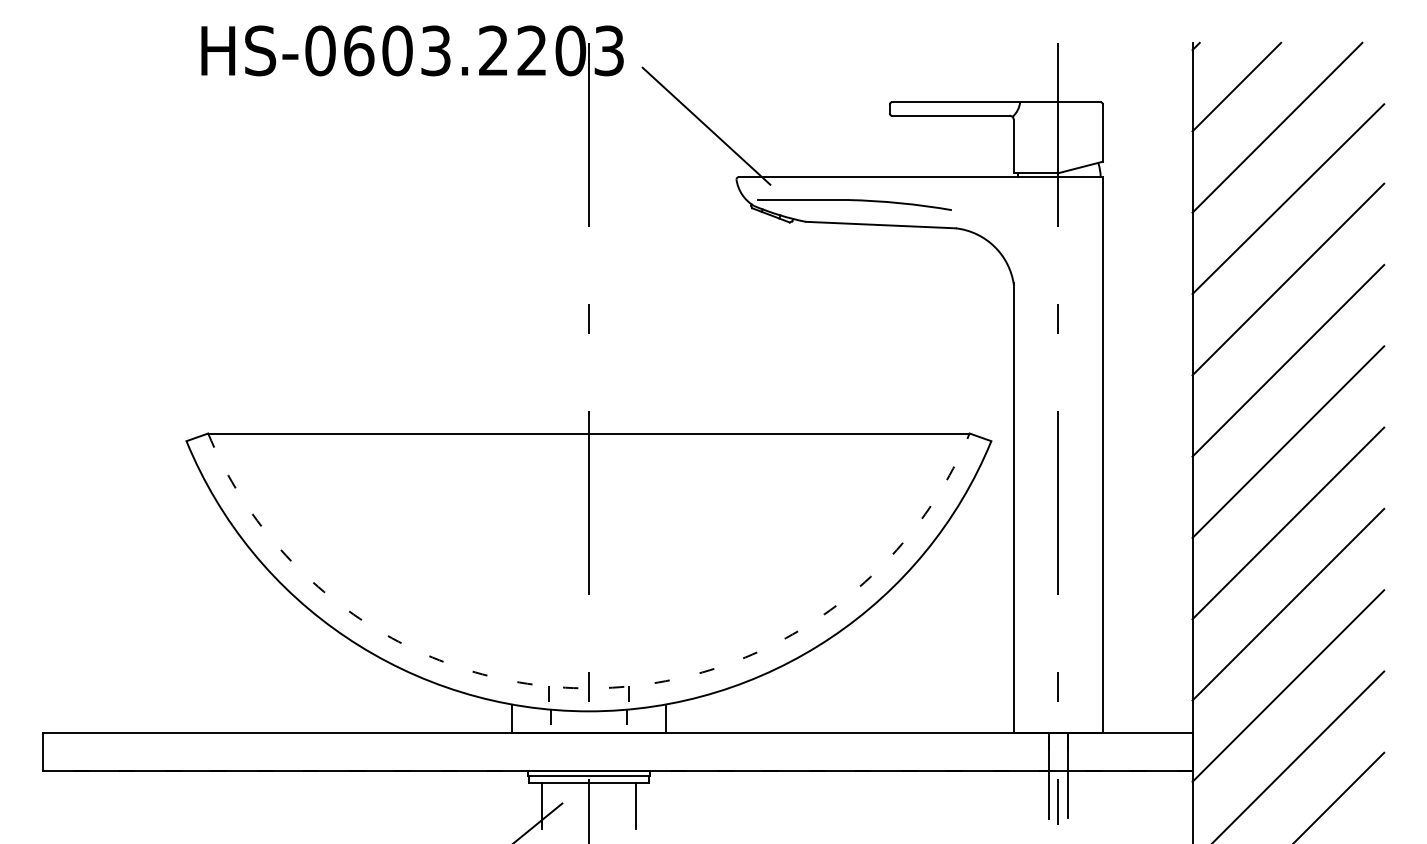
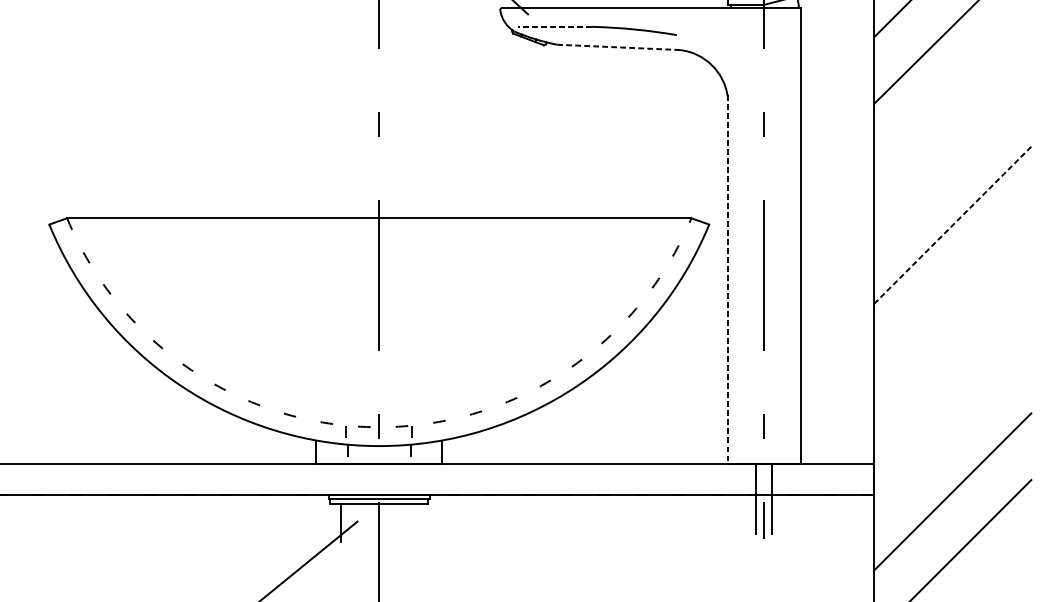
line: (802, 200) -> (554, 27), solid -> dashed
line: (880, 225) -> (618, 47), solid -> dashed
line: (1288, 279) -> (952, 92), removed
line: (1288, 360) -> (952, 158), removed
line: (1288, 441) -> (952, 224), solid -> dashed
line: (1013, 507) -> (727, 278), solid -> dashed
line: (1288, 523) -> (952, 292), removed
line: (1288, 604) -> (952, 358), removed
line: (1288, 685) -> (952, 424), removed
line: (635, 805) -> (417, 523), removed

